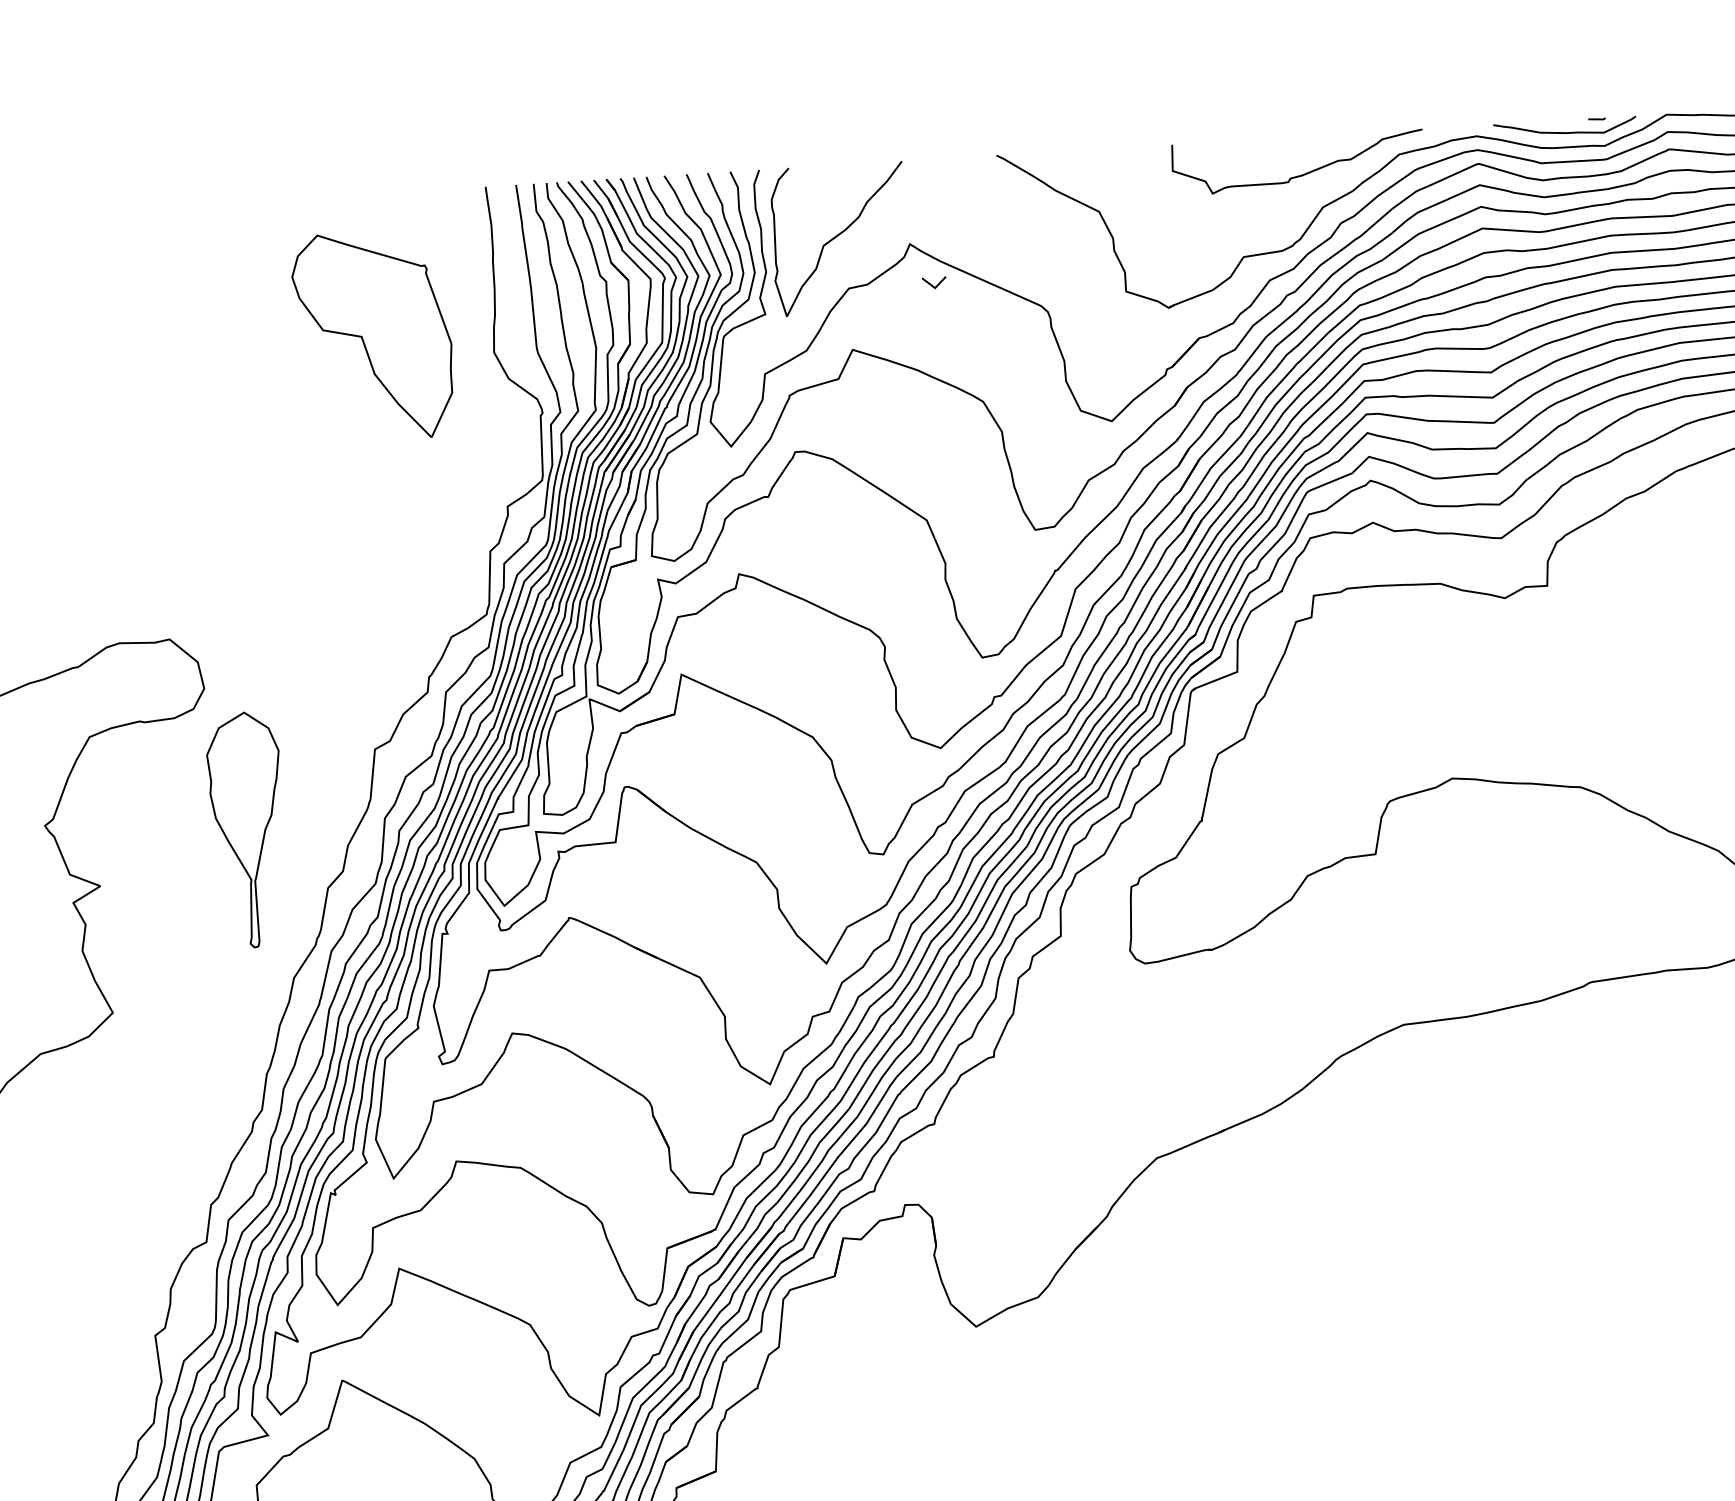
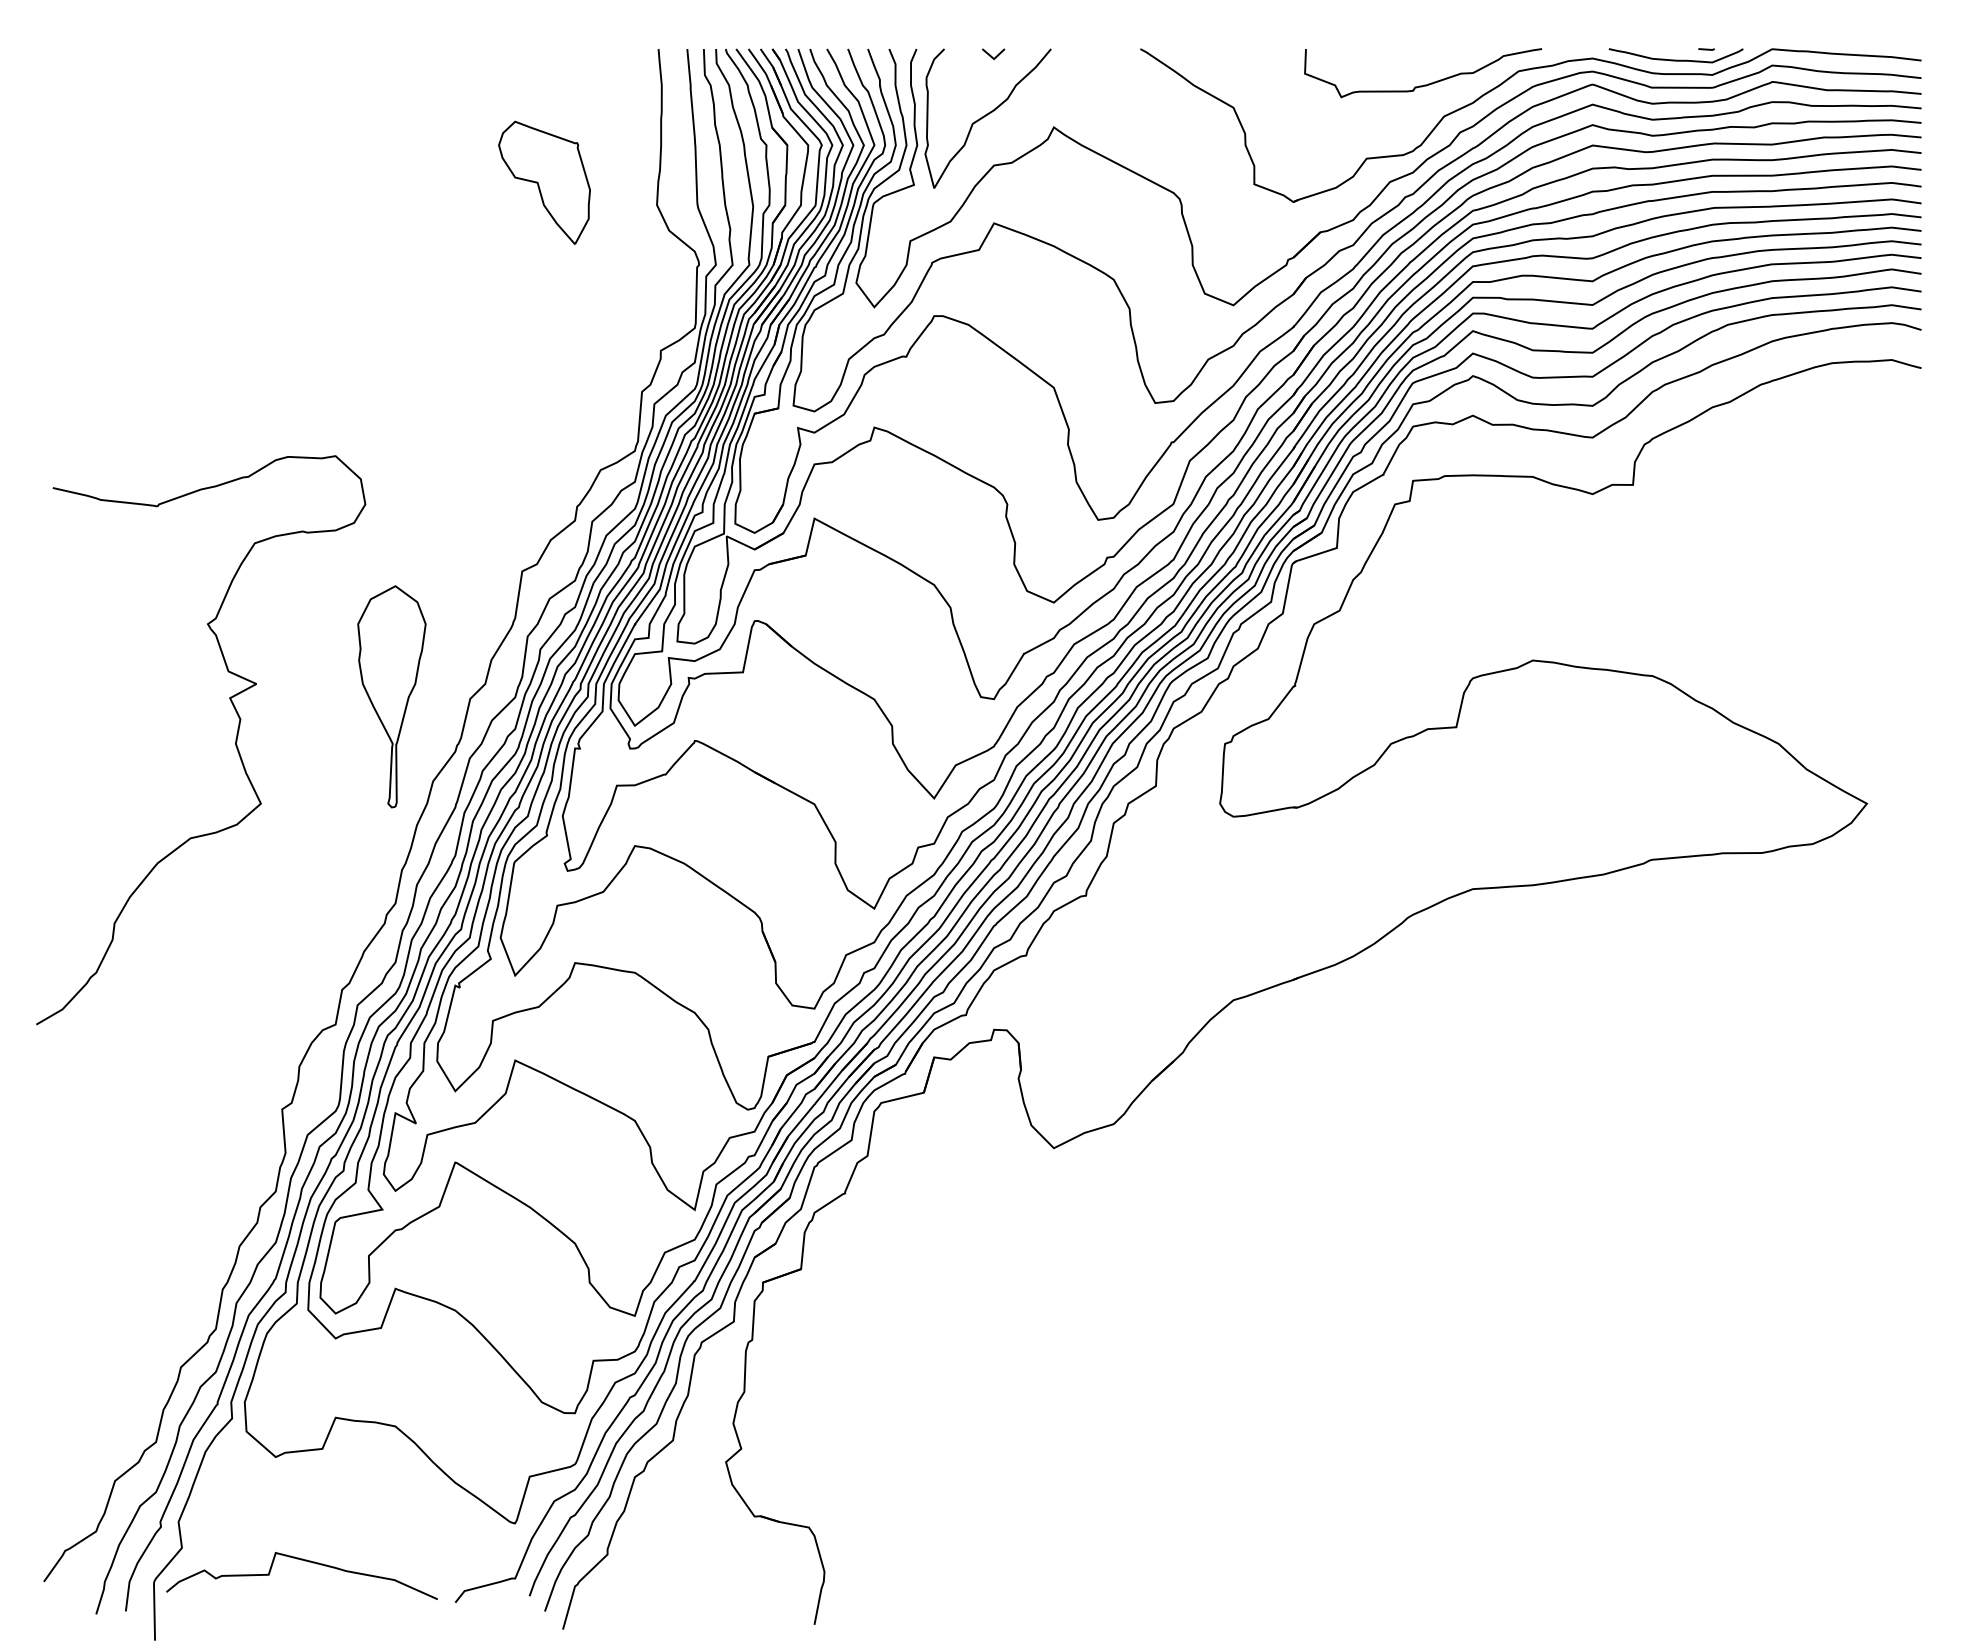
line: (932, 284) -> (991, 55), moved
part: (373, 335) -> (544, 182), size x0.62
part: (247, 829) -> (391, 696), moved

